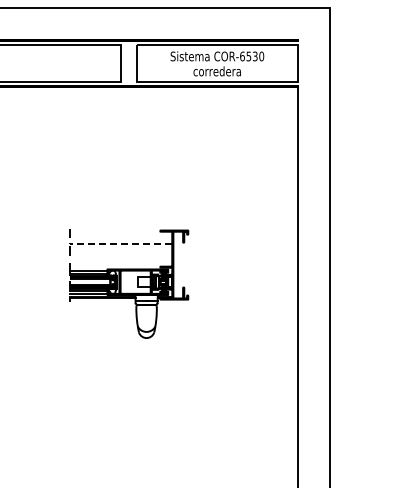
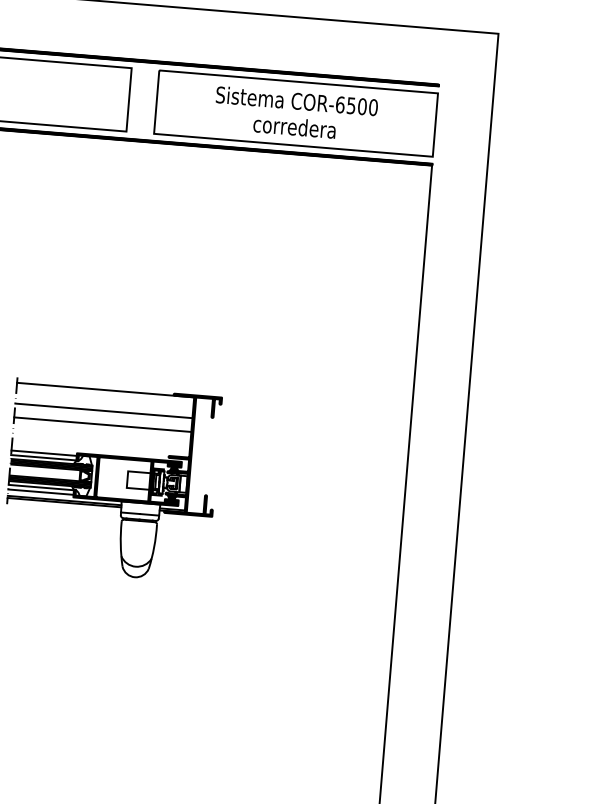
text: (254, 56) -> (361, 106), COR-6530 -> COR-6500
line: (120, 231) -> (104, 389), added
line: (120, 243) -> (103, 410), dashed -> solid
line: (120, 251) -> (102, 424), added

